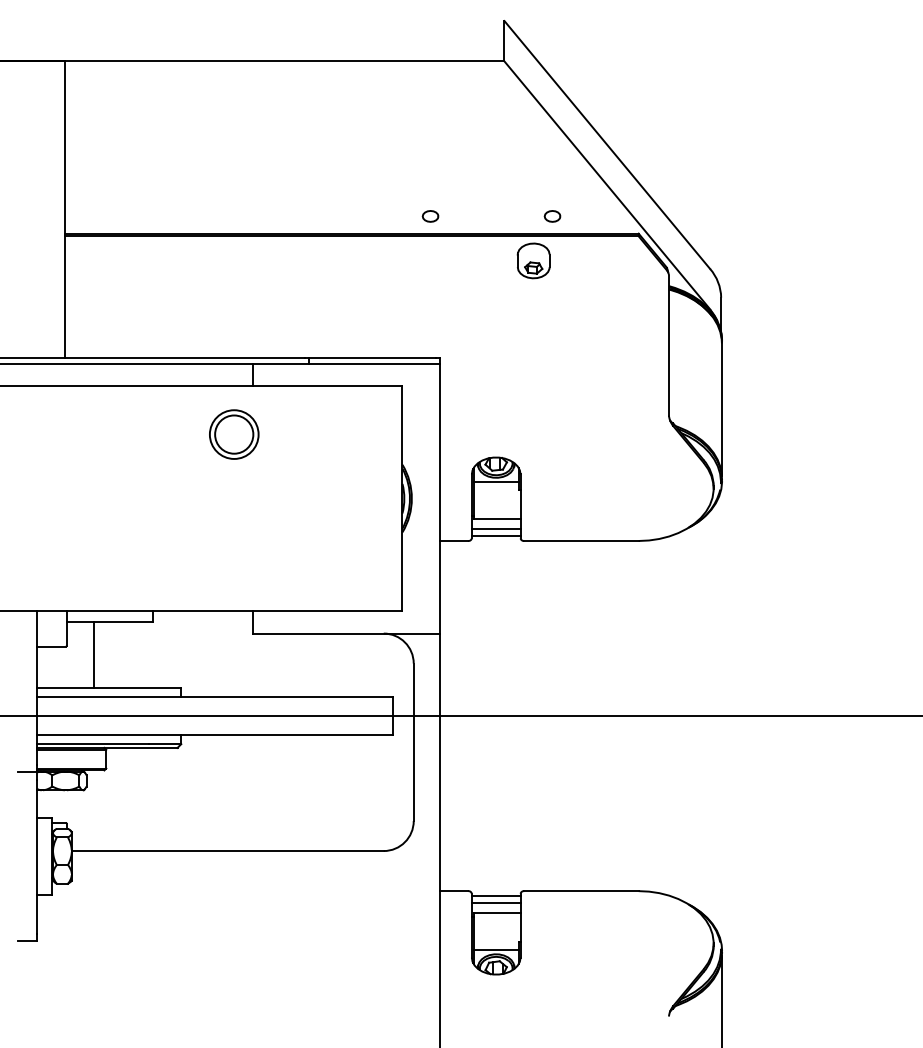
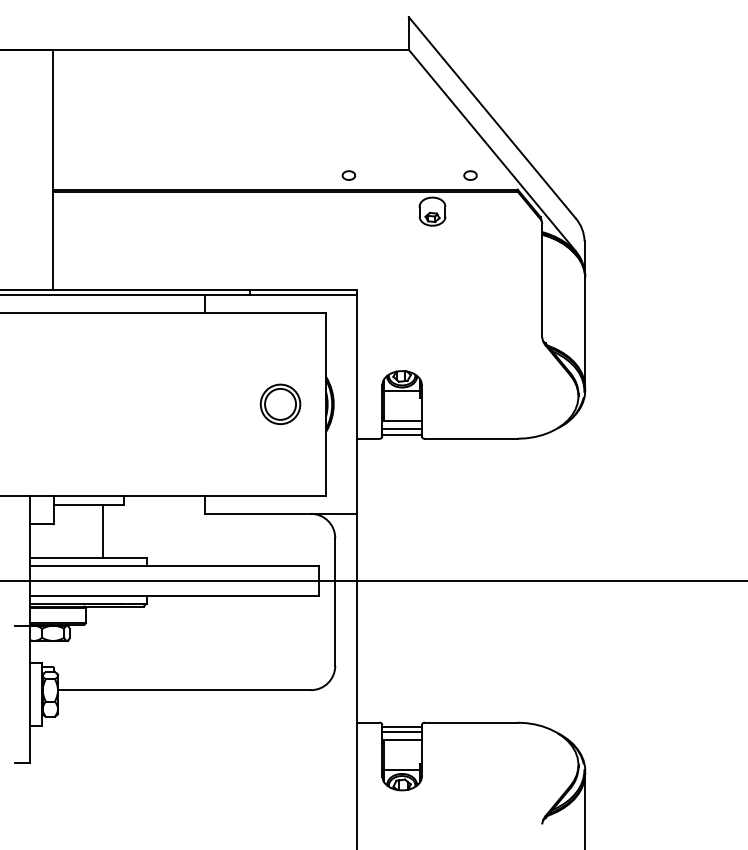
part: (552, 216) -> (470, 175), moved
part: (234, 434) -> (280, 404), moved
line: (93, 654) -> (102, 530), moved

